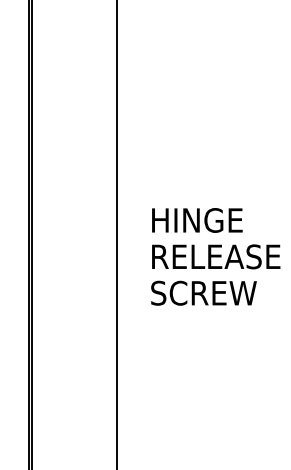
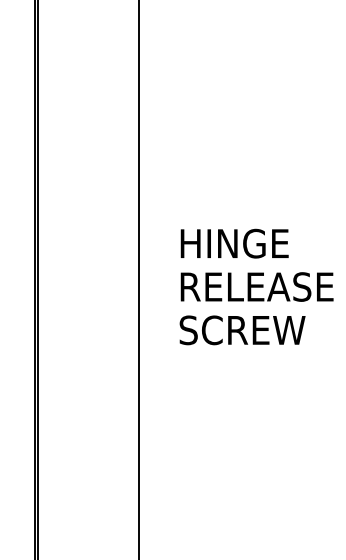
text: (215, 256) -> (256, 286), moved

